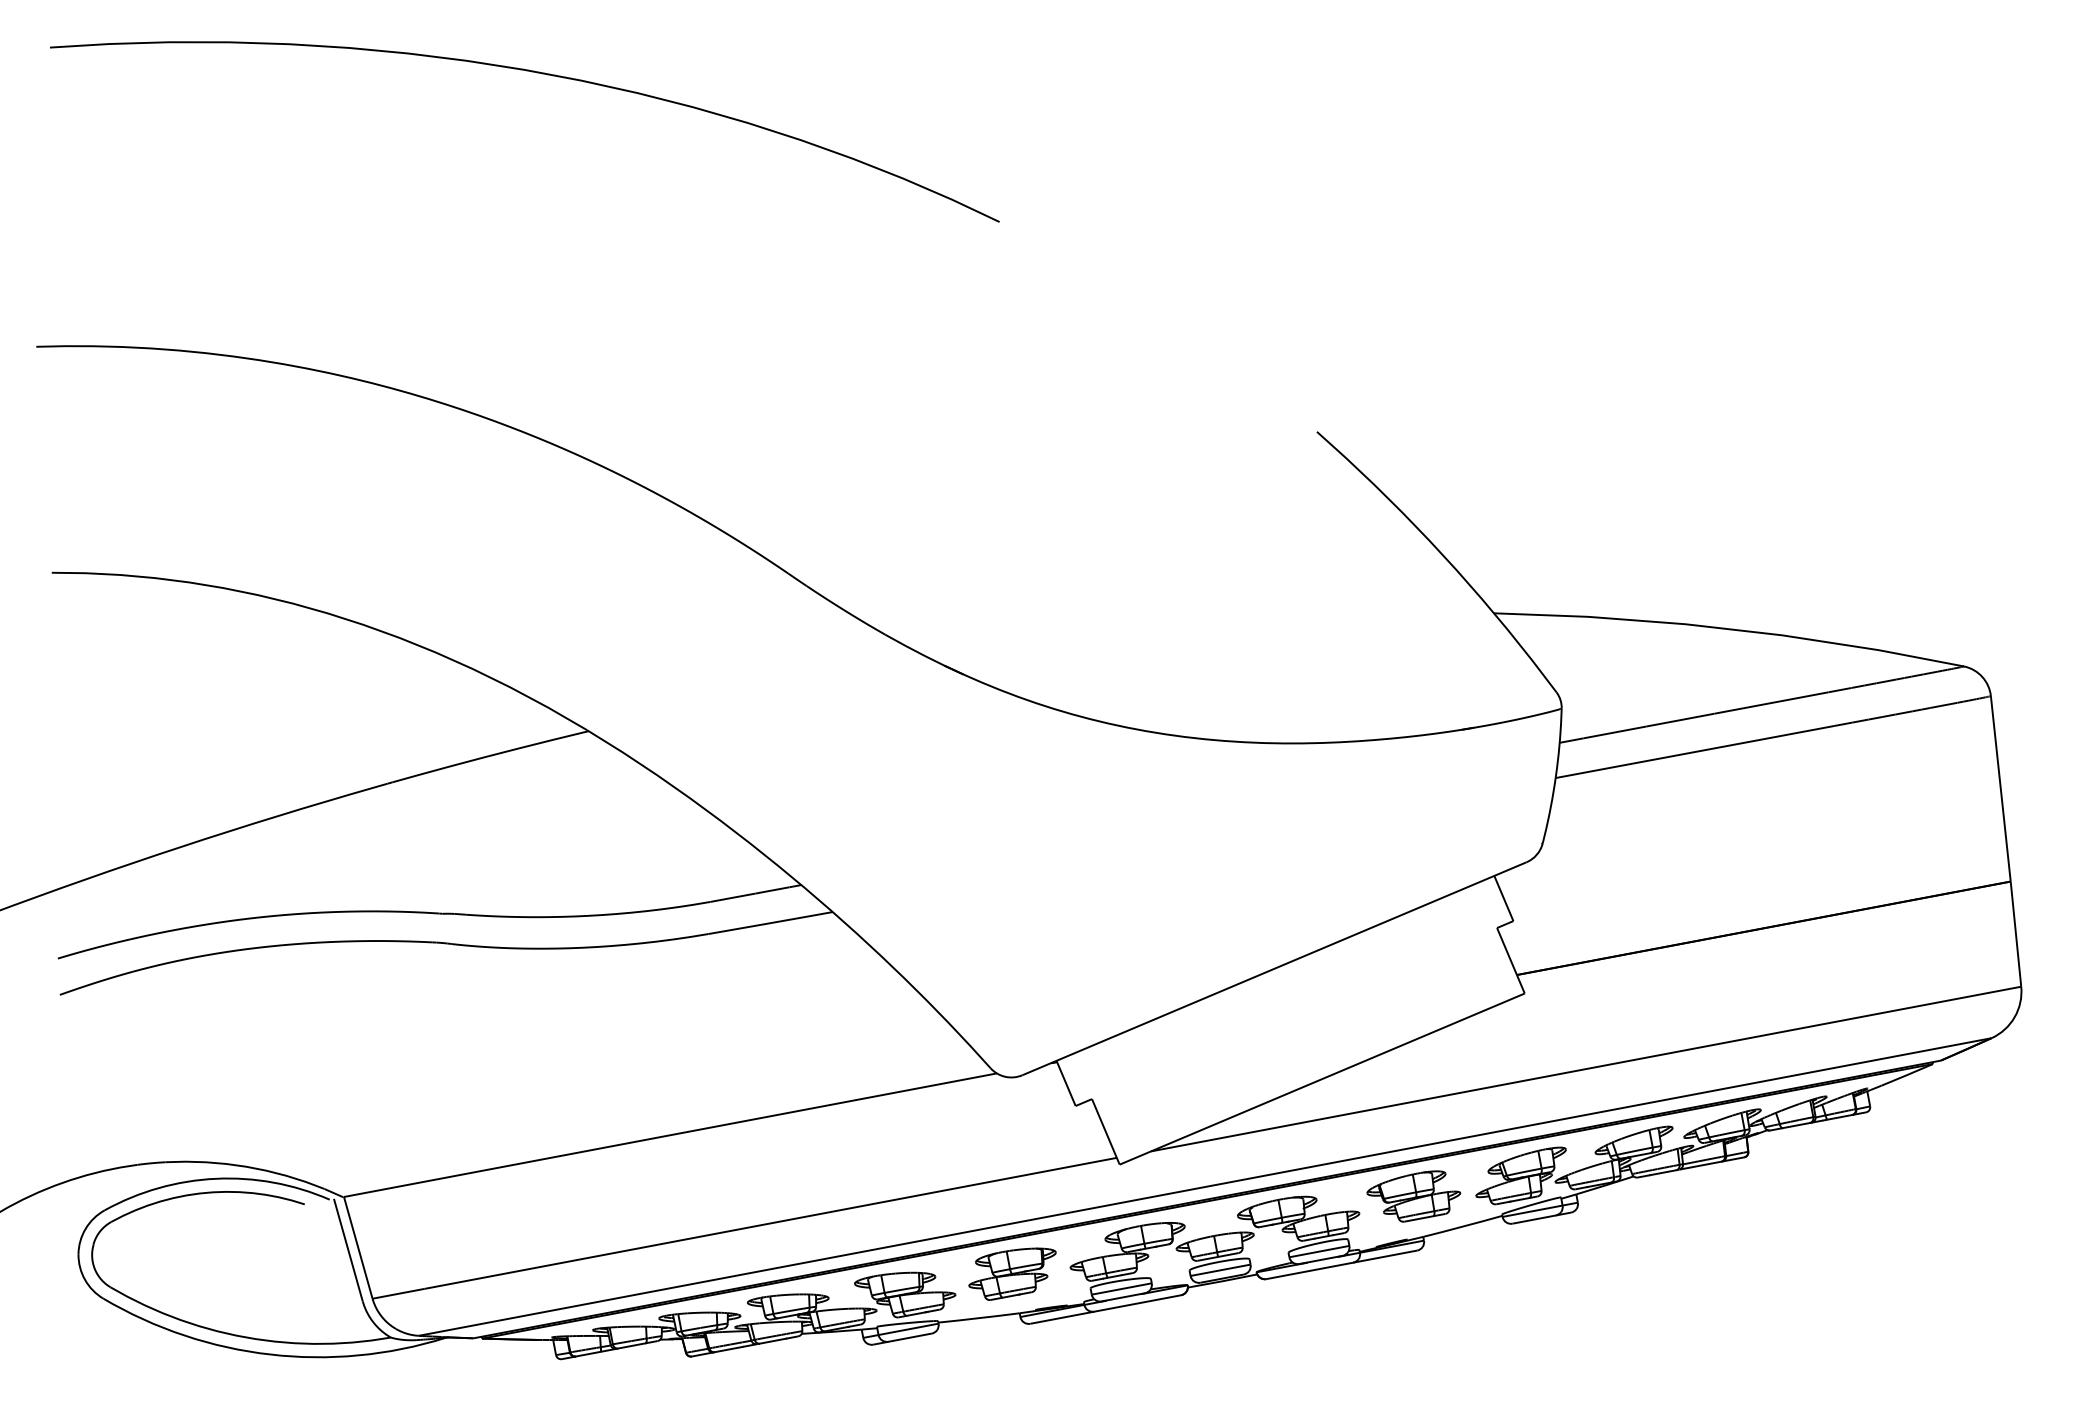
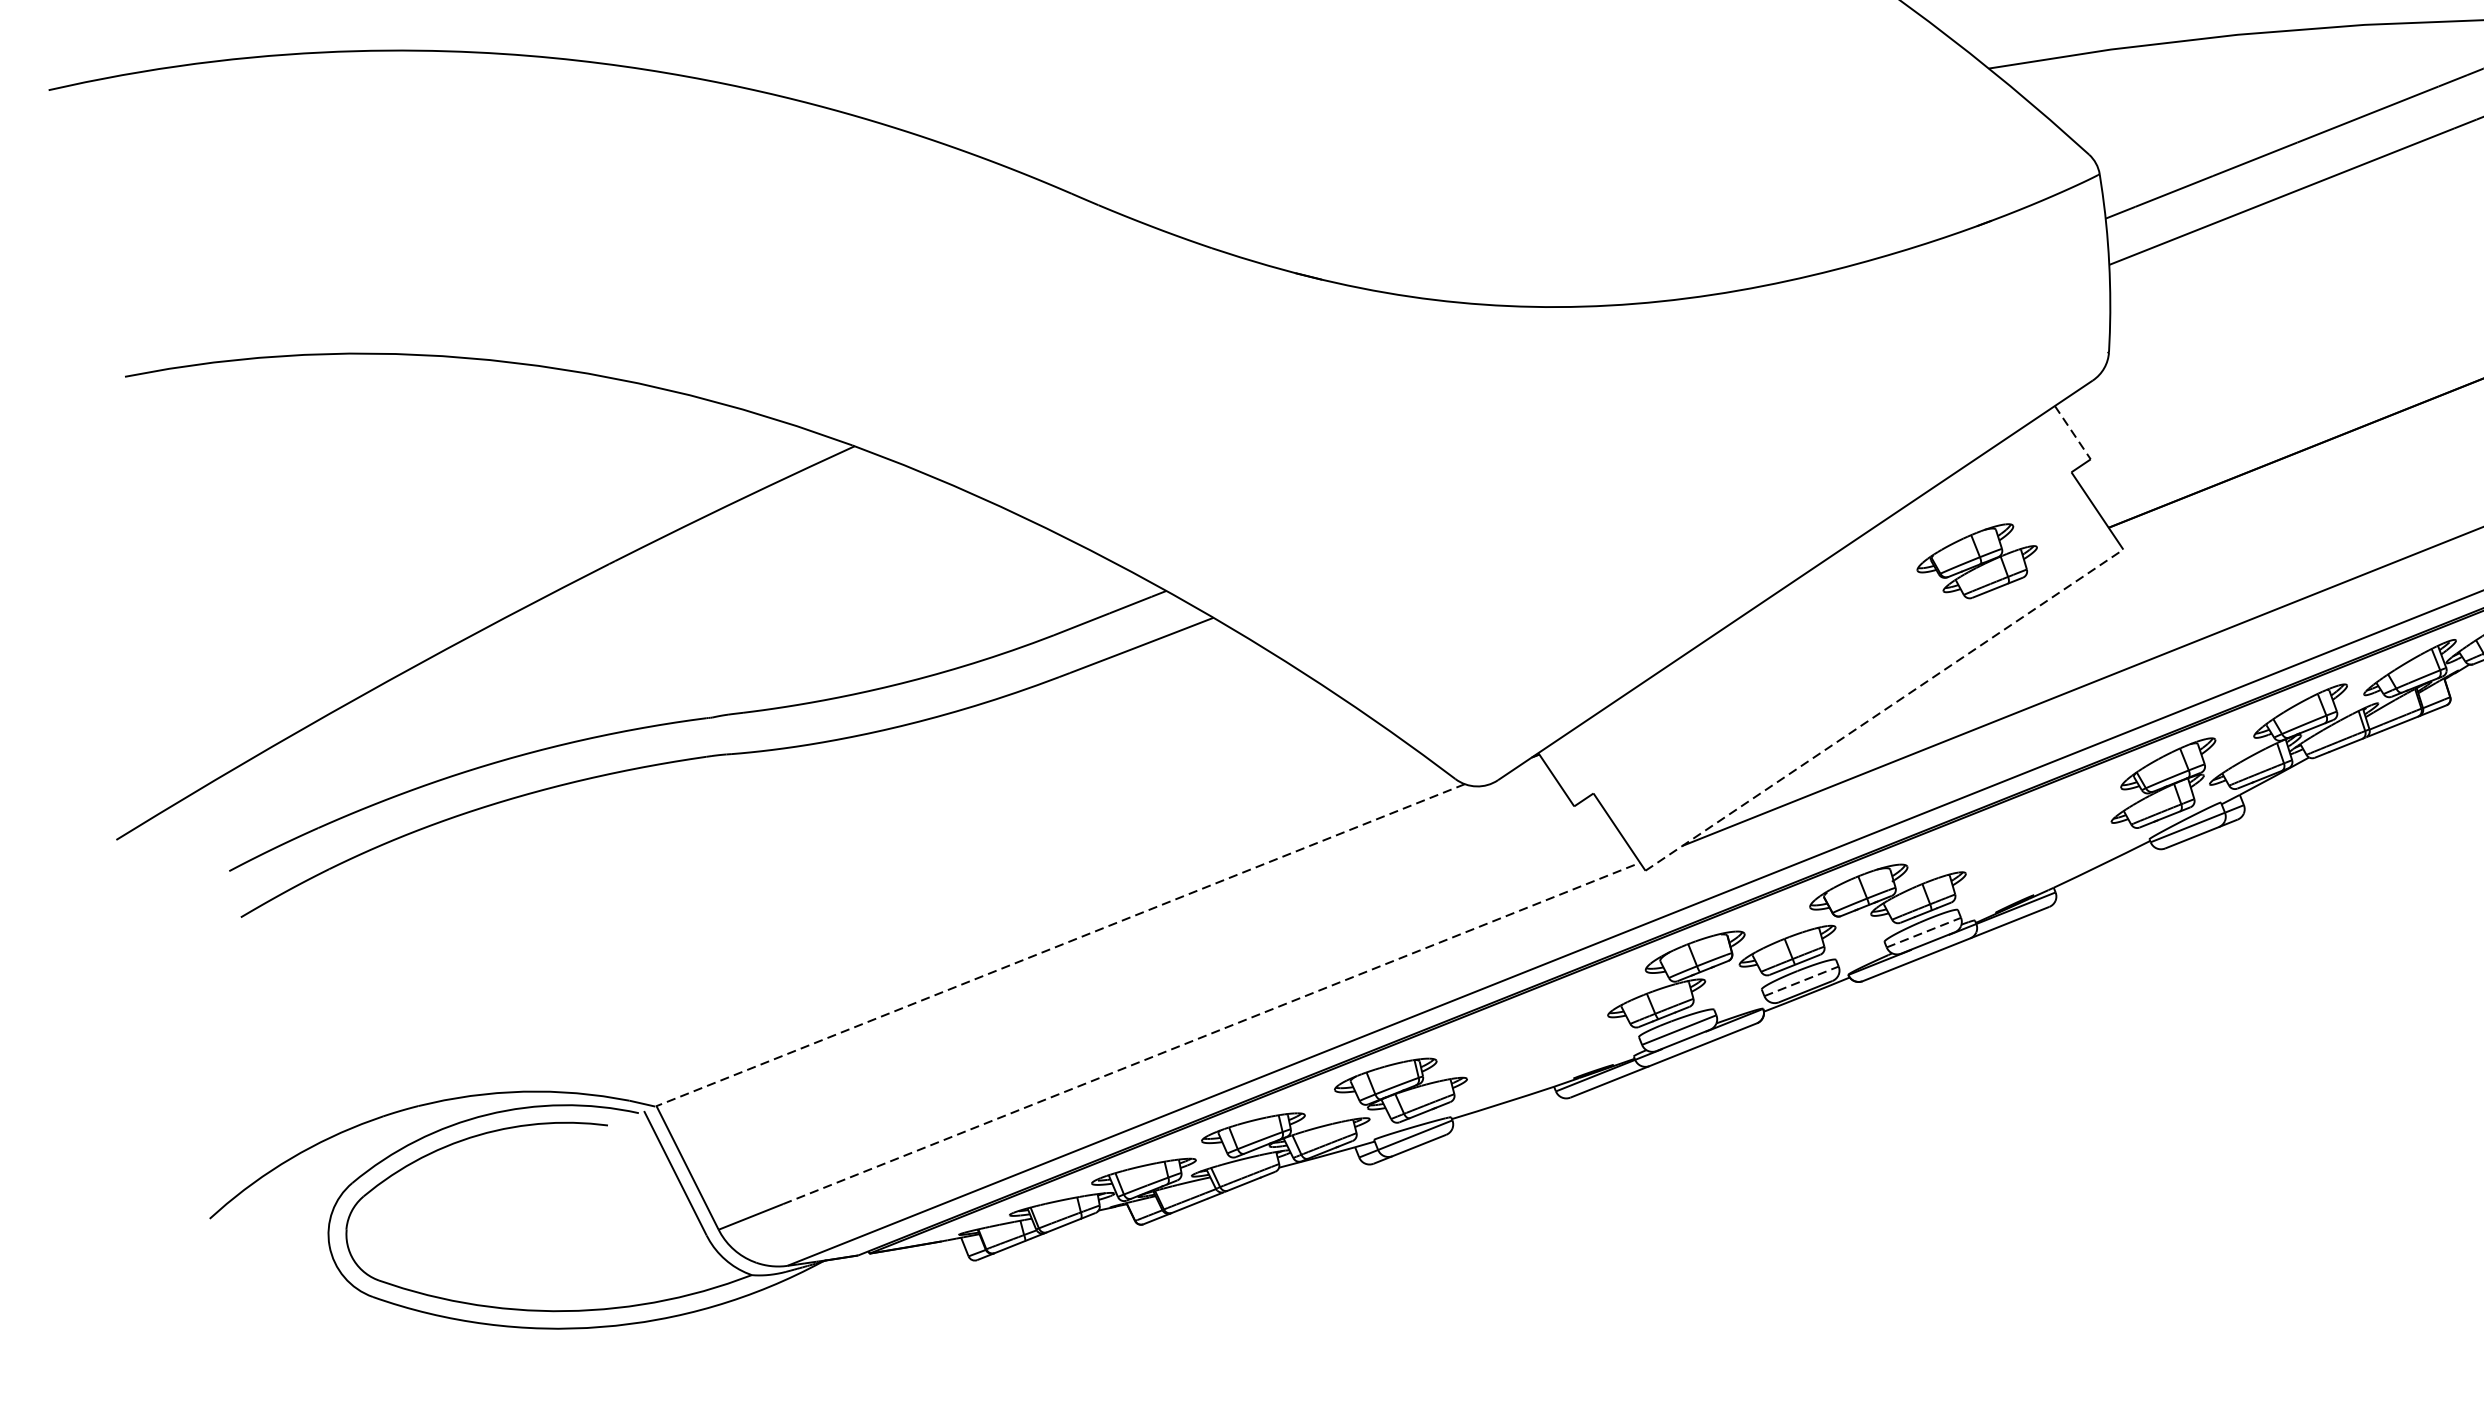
line: (1503, 898) -> (2072, 432), solid -> dashed
line: (1322, 1079) -> (1884, 710), solid -> dashed
line: (669, 1135) -> (1059, 945), solid -> dashed
part: (1413, 1196) -> (1977, 563), moved
line: (771, 1223) -> (1212, 1033), solid -> dashed
line: (1319, 1251) -> (1924, 932), solid -> dashed
line: (1220, 1270) -> (1801, 981), solid -> dashed
part: (1012, 1273) -> (1534, 1037), removed

